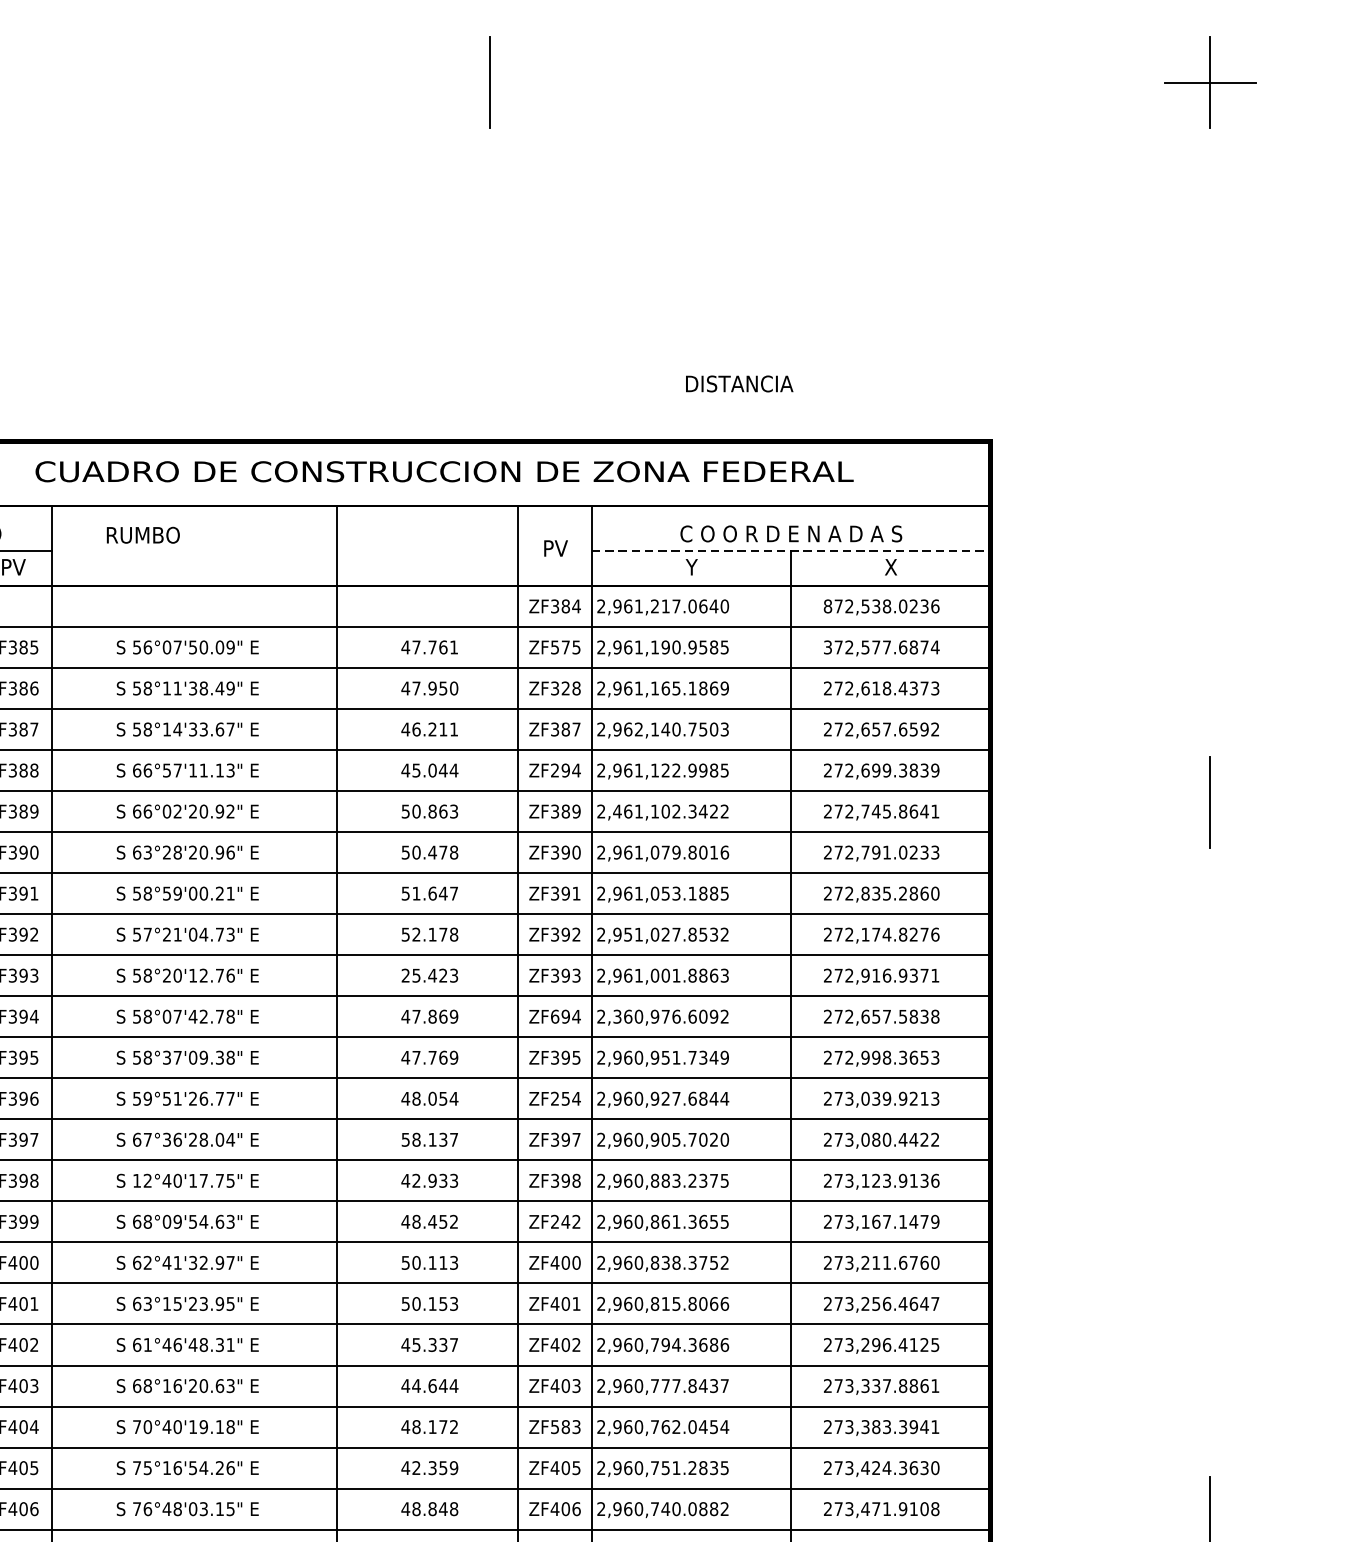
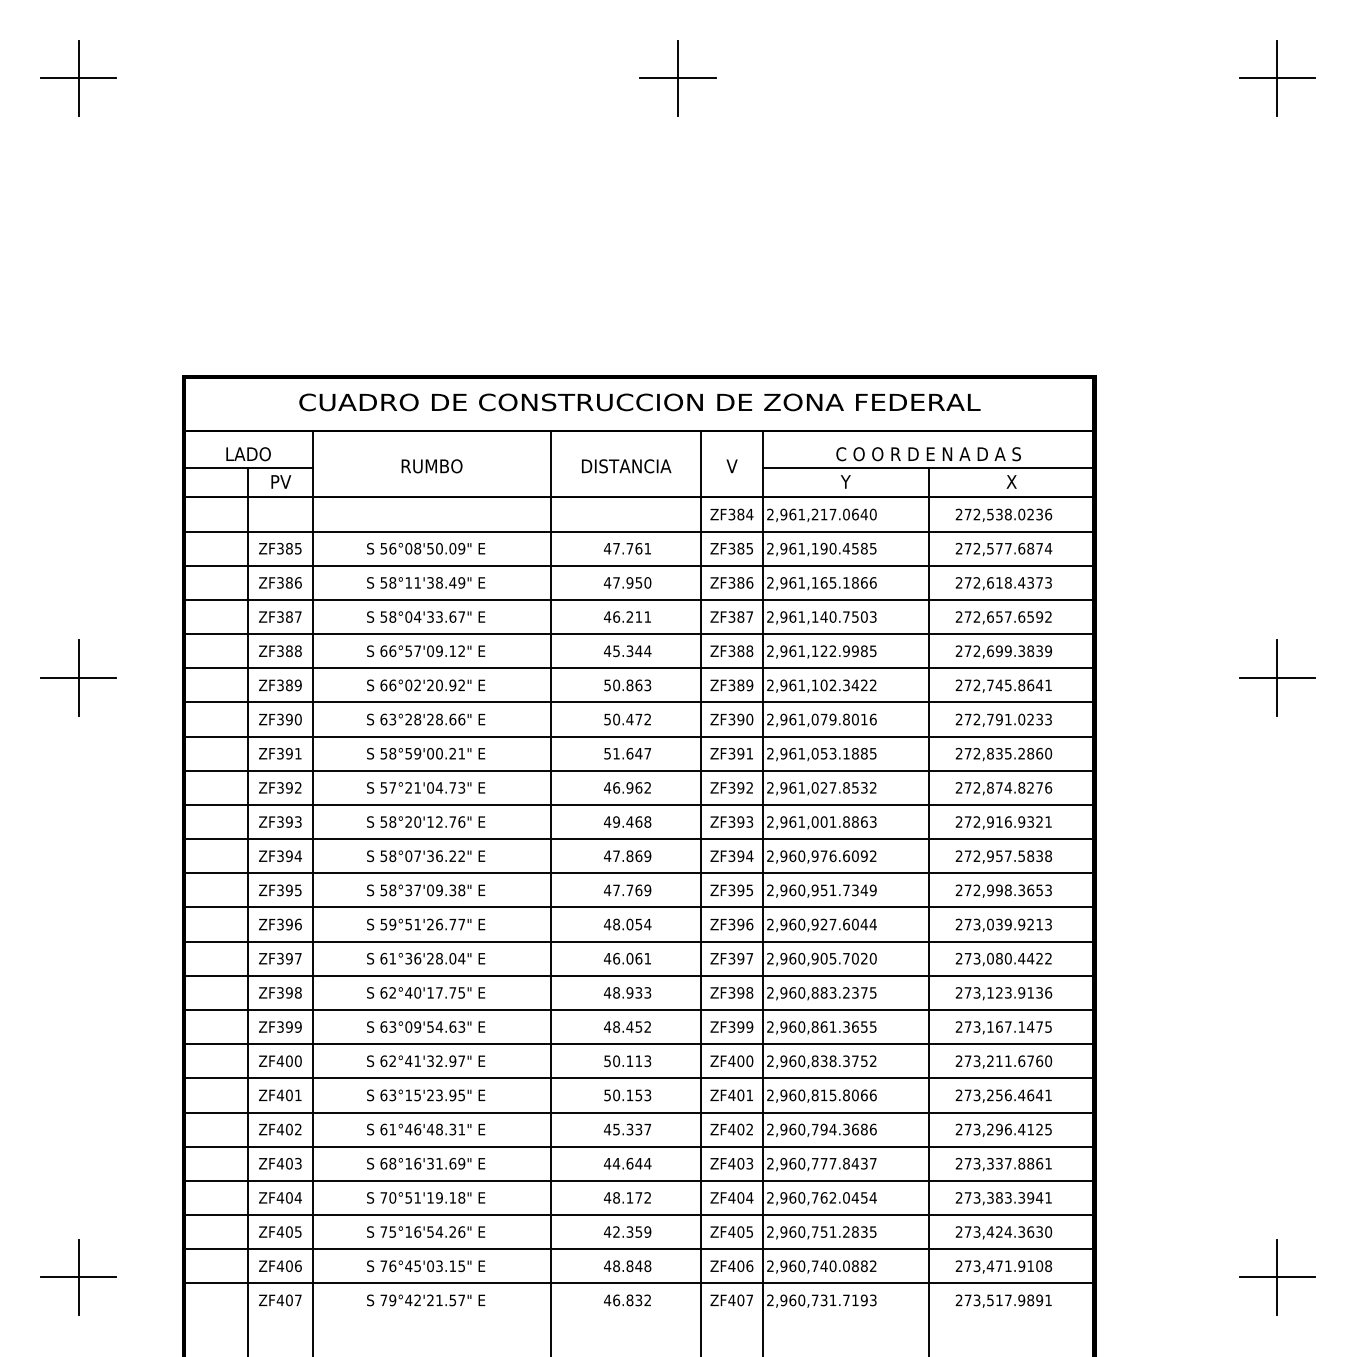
line: (489, 82) -> (677, 78), added
text: (739, 384) -> (626, 466), moved
text: (142, 535) -> (431, 466), moved
text: (555, 548) -> (732, 466), PV -> V
line: (791, 551) -> (928, 468), dashed -> solid
text: (827, 606) -> (958, 514), 872,538.0236 -> 272,538.0236
text: (177, 647) -> (417, 548), 56°07'50.09" -> 56°08'50.09"
text: (560, 647) -> (736, 548), ZF575 -> ZF385
text: (692, 647) -> (846, 548), 2,961,190.9585 -> 2,961,190.4585
text: (827, 647) -> (958, 548), 372,577.6874 -> 272,577.6874
text: (571, 688) -> (745, 582), ZF328 -> ZF386
text: (723, 688) -> (872, 582), 2,961,165.1869 -> 2,961,165.1866
text: (166, 728) -> (408, 616), 58°14'33.67" -> 58°04'33.67"
text: (638, 728) -> (801, 616), 2,962,140.7503 -> 2,961,140.7503
text: (432, 769) -> (629, 650), 45.044 -> 45.344
text: (212, 770) -> (446, 651), 66°57'11.13" -> 66°57'09.12"
text: (565, 770) -> (740, 651), ZF294 -> ZF388
line: (1210, 802) -> (1277, 677), added
text: (617, 811) -> (783, 685), 2,461,102.3422 -> 2,961,102.3422
text: (212, 852) -> (446, 719), 63°28'20.96" -> 63°28'28.66"
text: (453, 852) -> (647, 719), 50.478 -> 50.472
text: (429, 934) -> (627, 787), 52.178 -> 46.962
text: (627, 934) -> (792, 787), 2,951,027.8532 -> 2,961,027.8532
text: (865, 934) -> (990, 787), 272,174.8276 -> 272,874.8276
text: (429, 975) -> (627, 821), 25.423 -> 49.468
text: (924, 975) -> (1039, 821), 272,916.9371 -> 272,916.9321
text: (554, 1015) -> (731, 855), ZF694 -> ZF394
text: (617, 1015) -> (783, 855), 2,360,976.6092 -> 2,960,976.6092
text: (211, 1017) -> (445, 856), 58°07'42.78" -> 58°07'36.22"
text: (865, 1017) -> (990, 856), 272,657.5838 -> 272,957.5838
text: (565, 1098) -> (740, 924), ZF254 -> ZF396
text: (703, 1098) -> (855, 924), 2,960,927.6844 -> 2,960,927.6044
text: (147, 1139) -> (392, 958), 67°36'28.04" -> 61°36'28.04"
text: (429, 1139) -> (627, 958), 58.137 -> 46.061
text: (136, 1180) -> (383, 992), 12°40'17.75" -> 62°40'17.75"
text: (416, 1180) -> (616, 992), 42.933 -> 48.933
text: (147, 1221) -> (392, 1026), 68°09'54.63" -> 63°09'54.63"
text: (565, 1221) -> (740, 1026), ZF242 -> ZF399
text: (935, 1221) -> (1048, 1026), 273,167.1479 -> 273,167.1475
text: (935, 1304) -> (1048, 1095), 273,256.4647 -> 273,256.4641
text: (212, 1385) -> (446, 1163), 68°16'20.63" -> 68°16'31.69"
text: (172, 1426) -> (413, 1197), 70°40'19.18" -> 70°51'19.18"
text: (565, 1426) -> (740, 1197), ZF583 -> ZF404
text: (177, 1509) -> (417, 1266), 76°48'03.15" -> 76°45'03.15"
line: (1210, 1522) -> (1277, 1277), added

